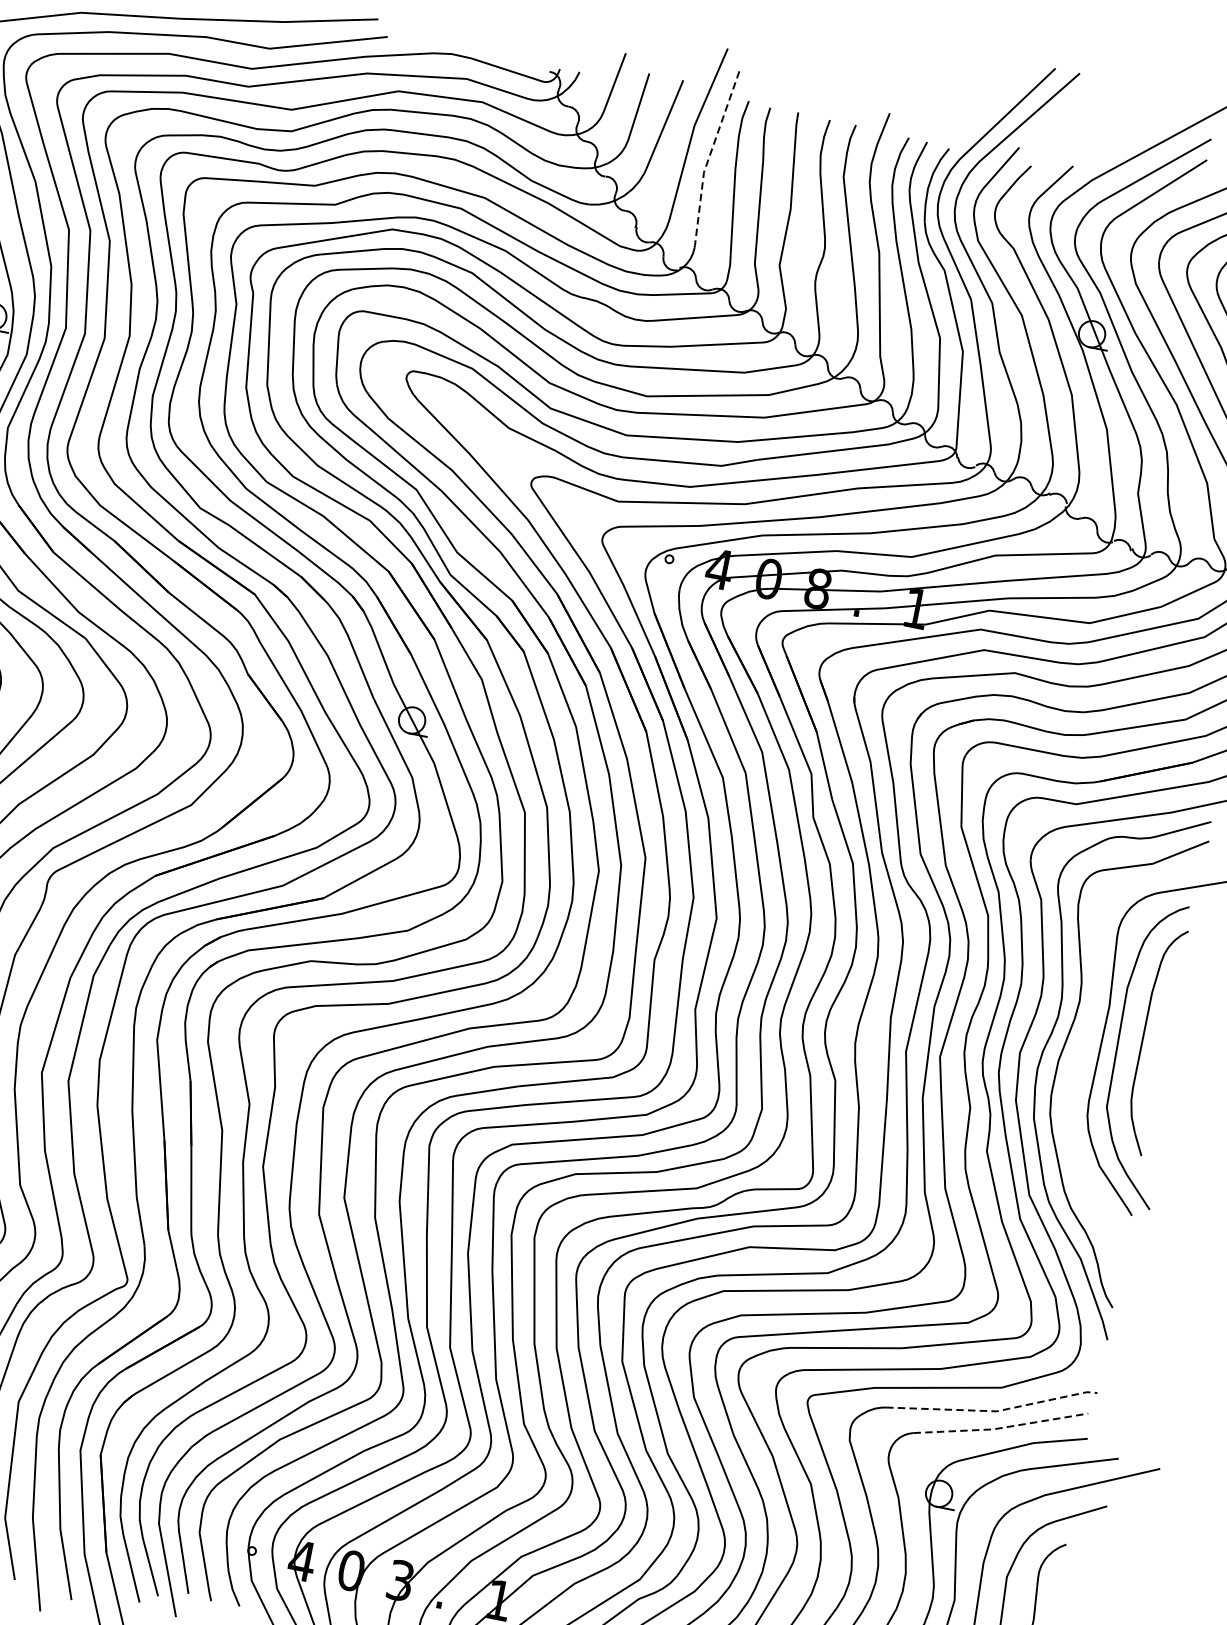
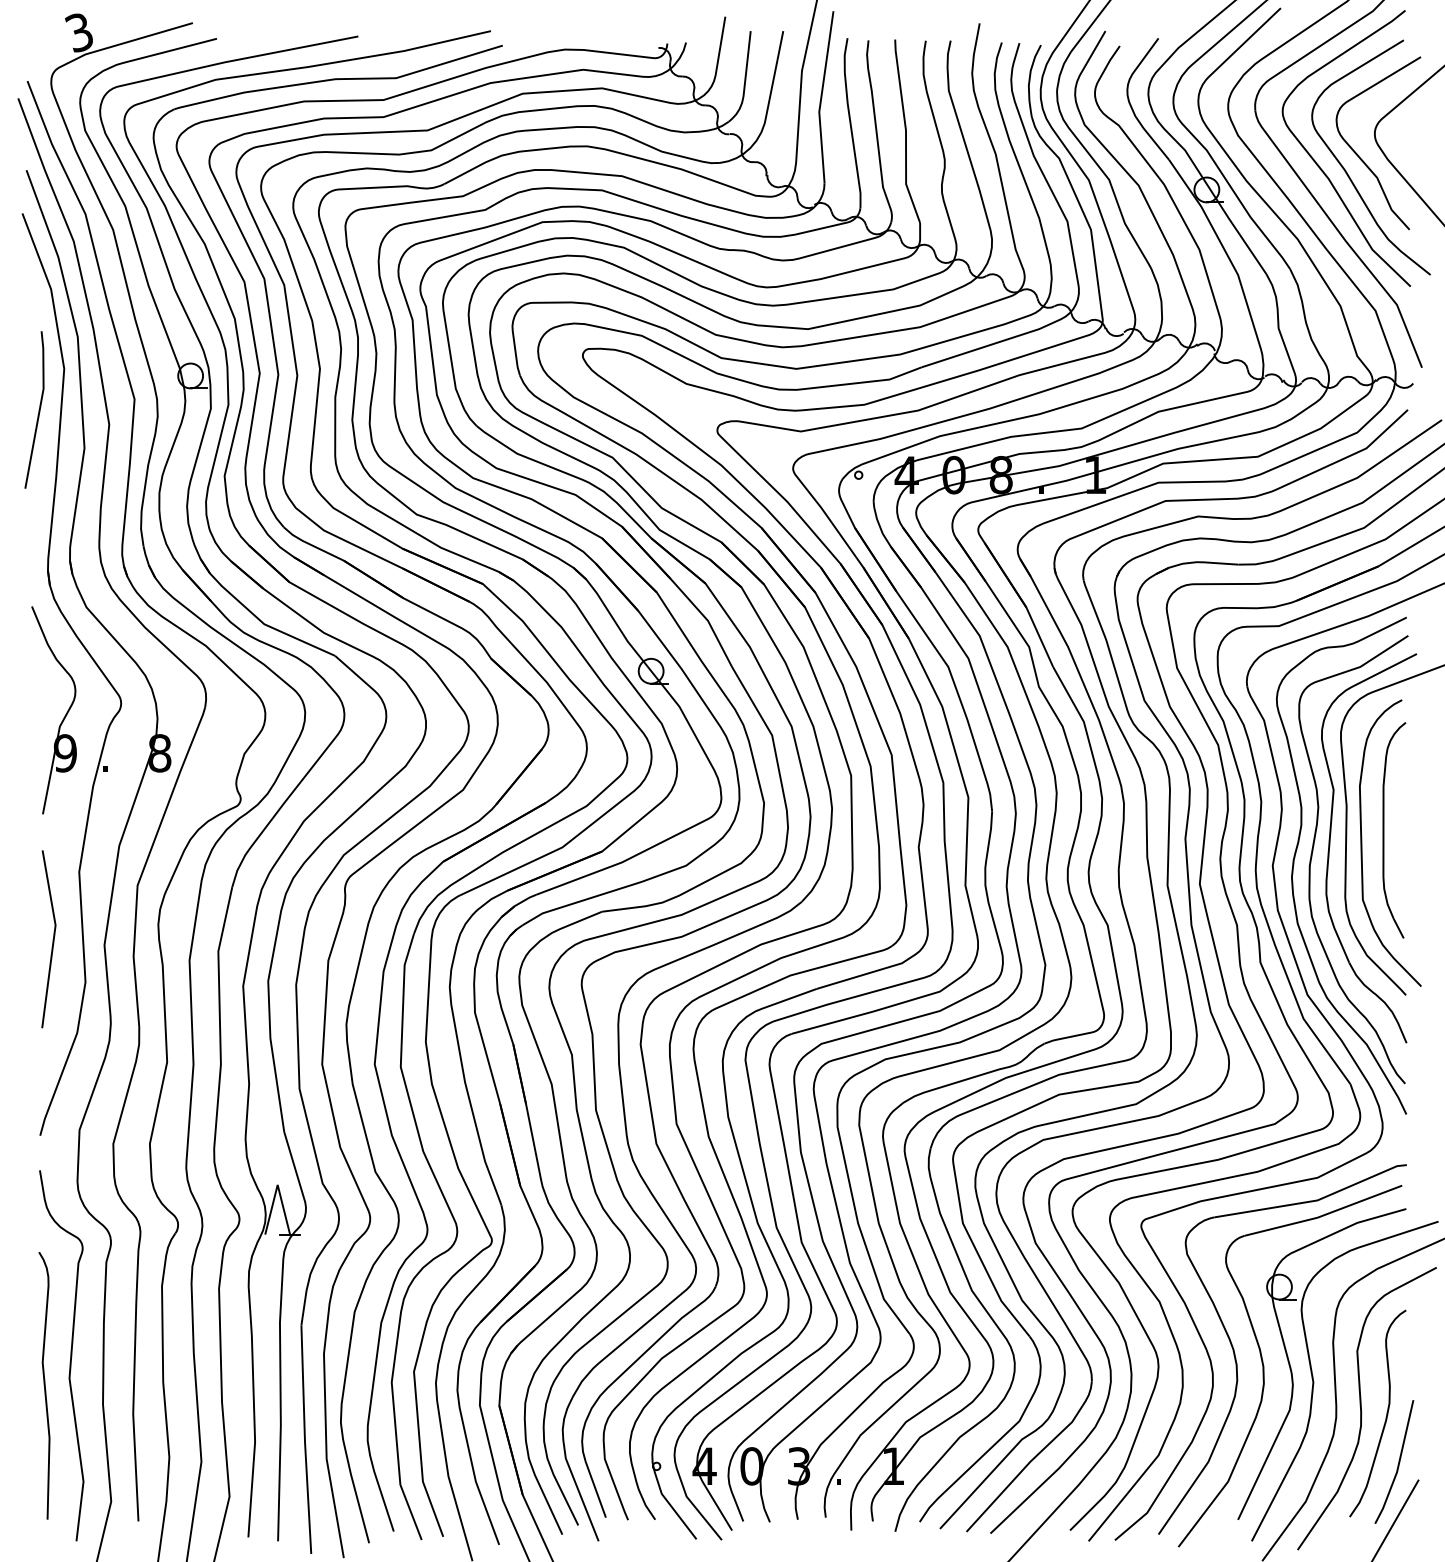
line: (709, 158) -> (821, 98), dashed -> solid
part: (1084, 1044) -> (1330, 846), added
line: (993, 1410) -> (1314, 1200), dashed -> solid
line: (1001, 1428) -> (1324, 1215), dashed -> solid

